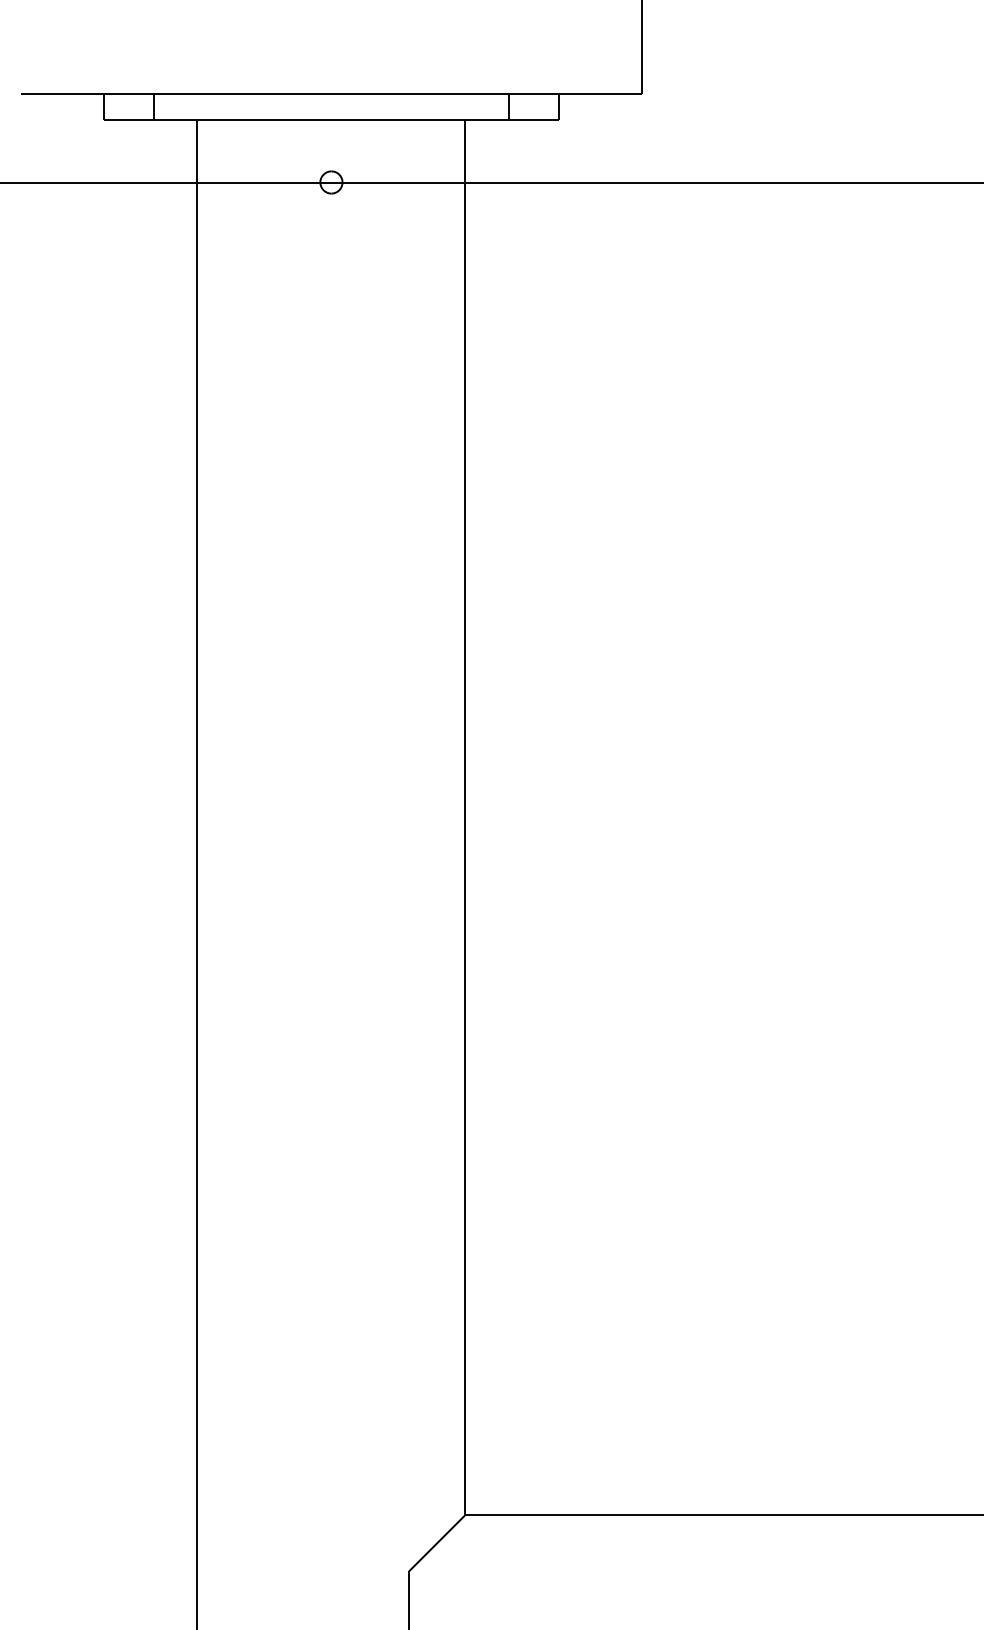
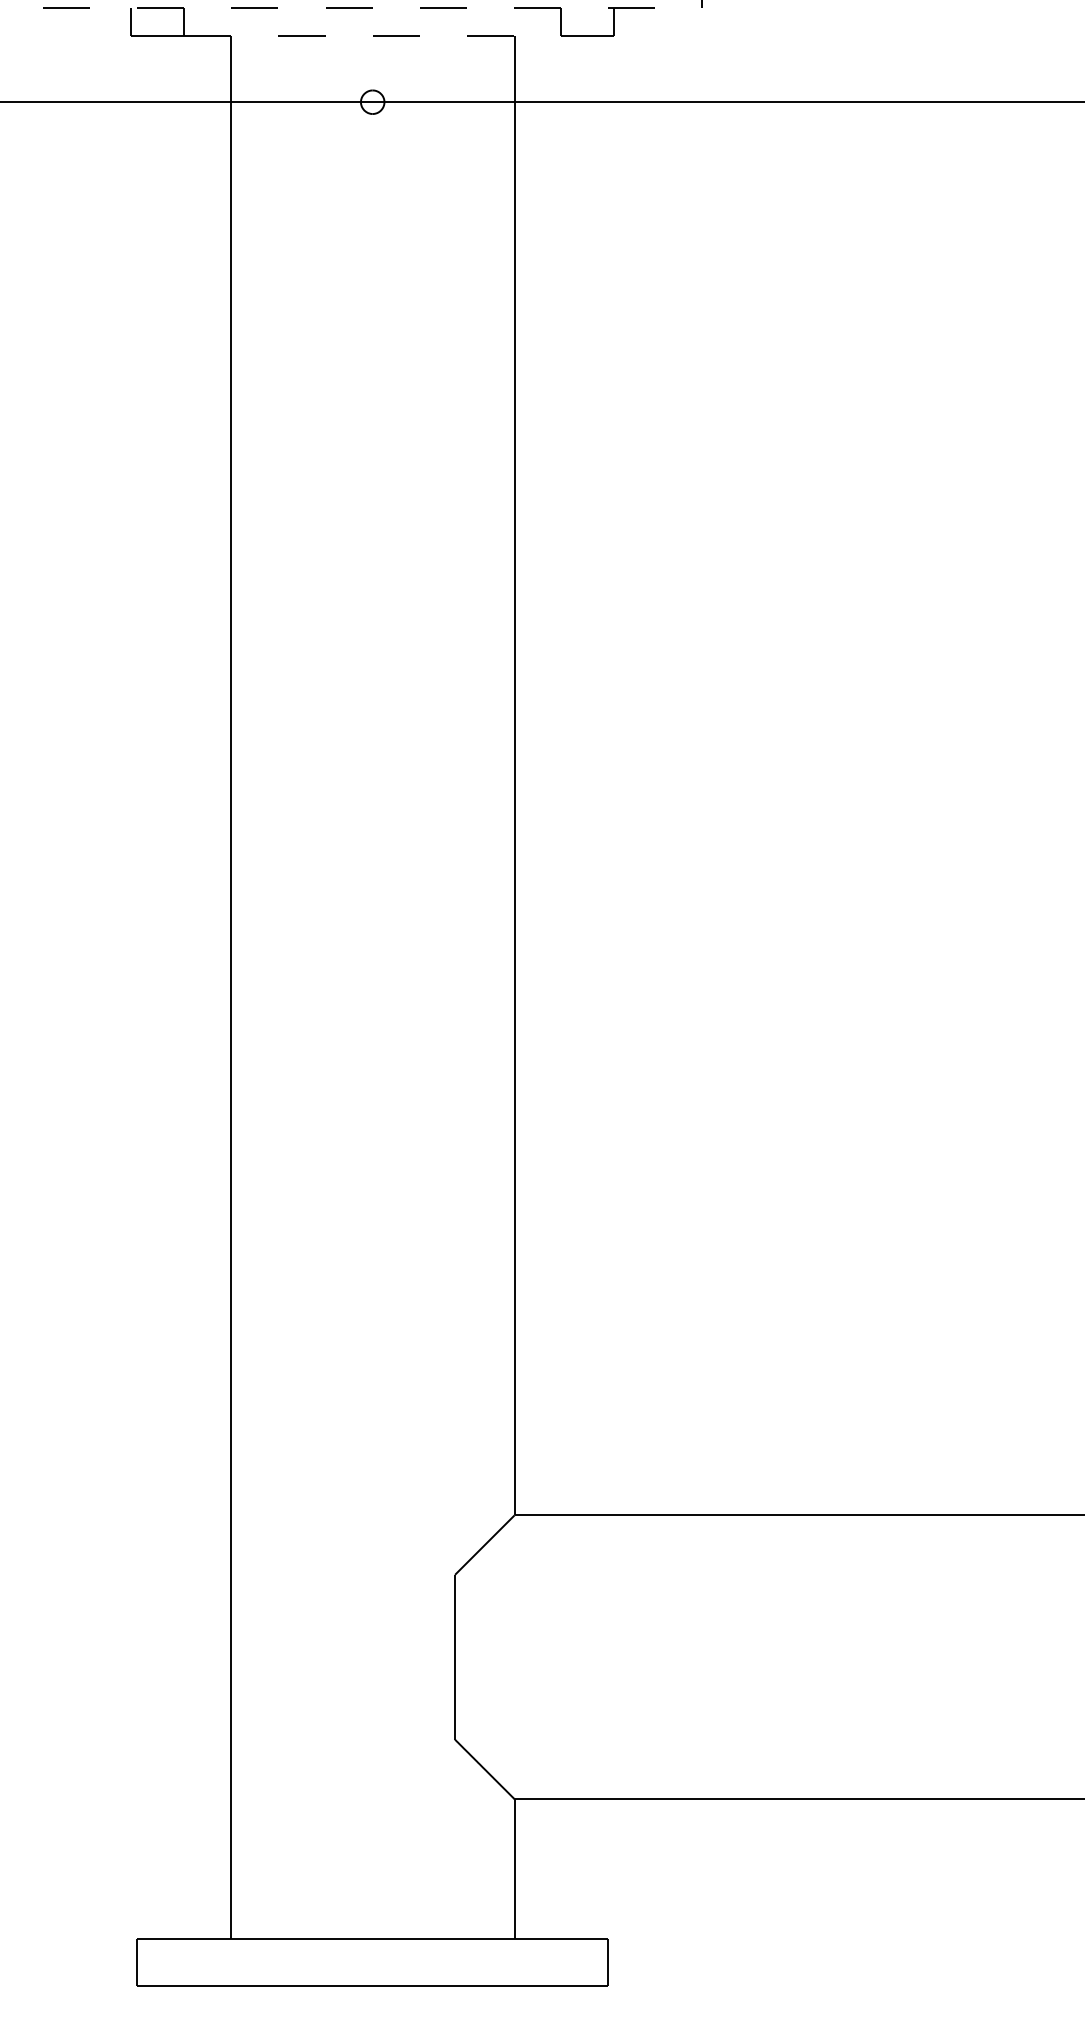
line: (331, 94) -> (372, 8), solid -> dashed
line: (332, 120) -> (373, 36), solid -> dashed

